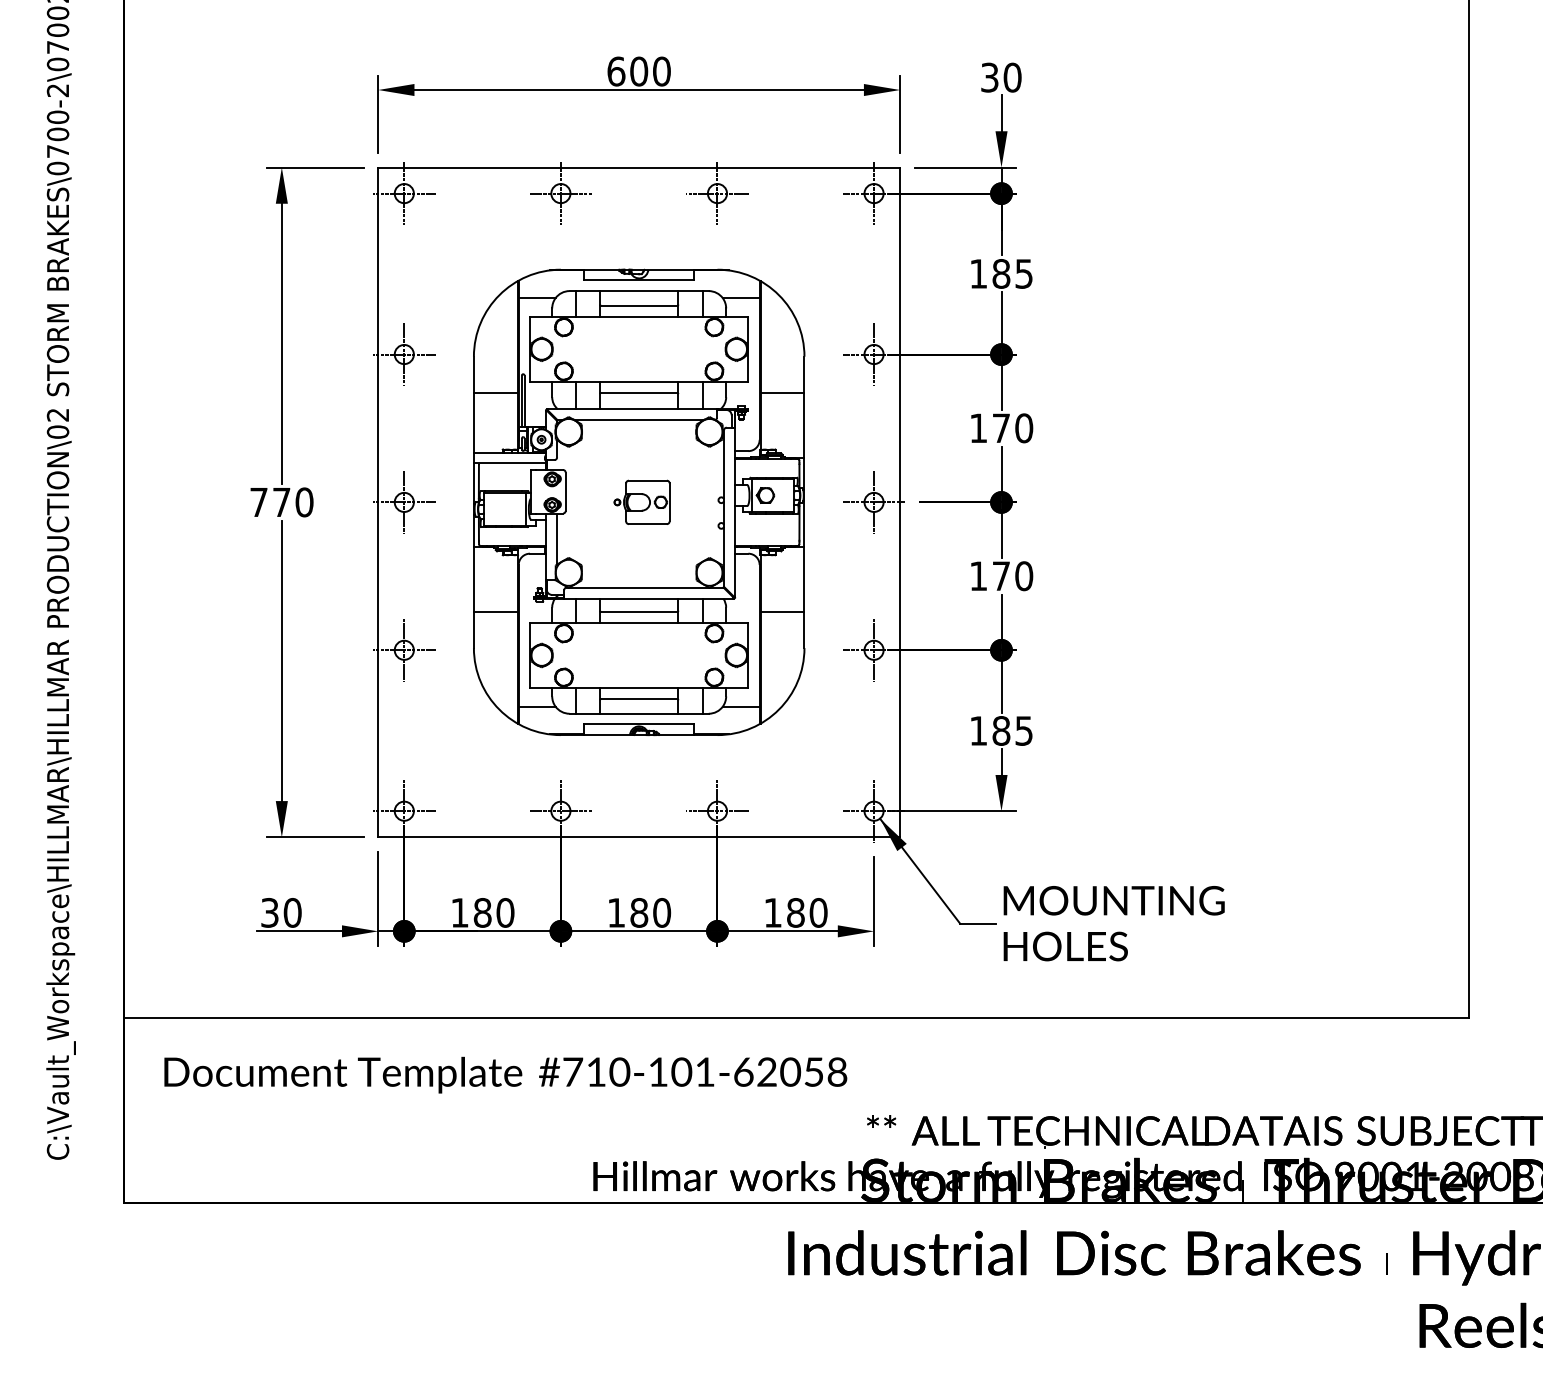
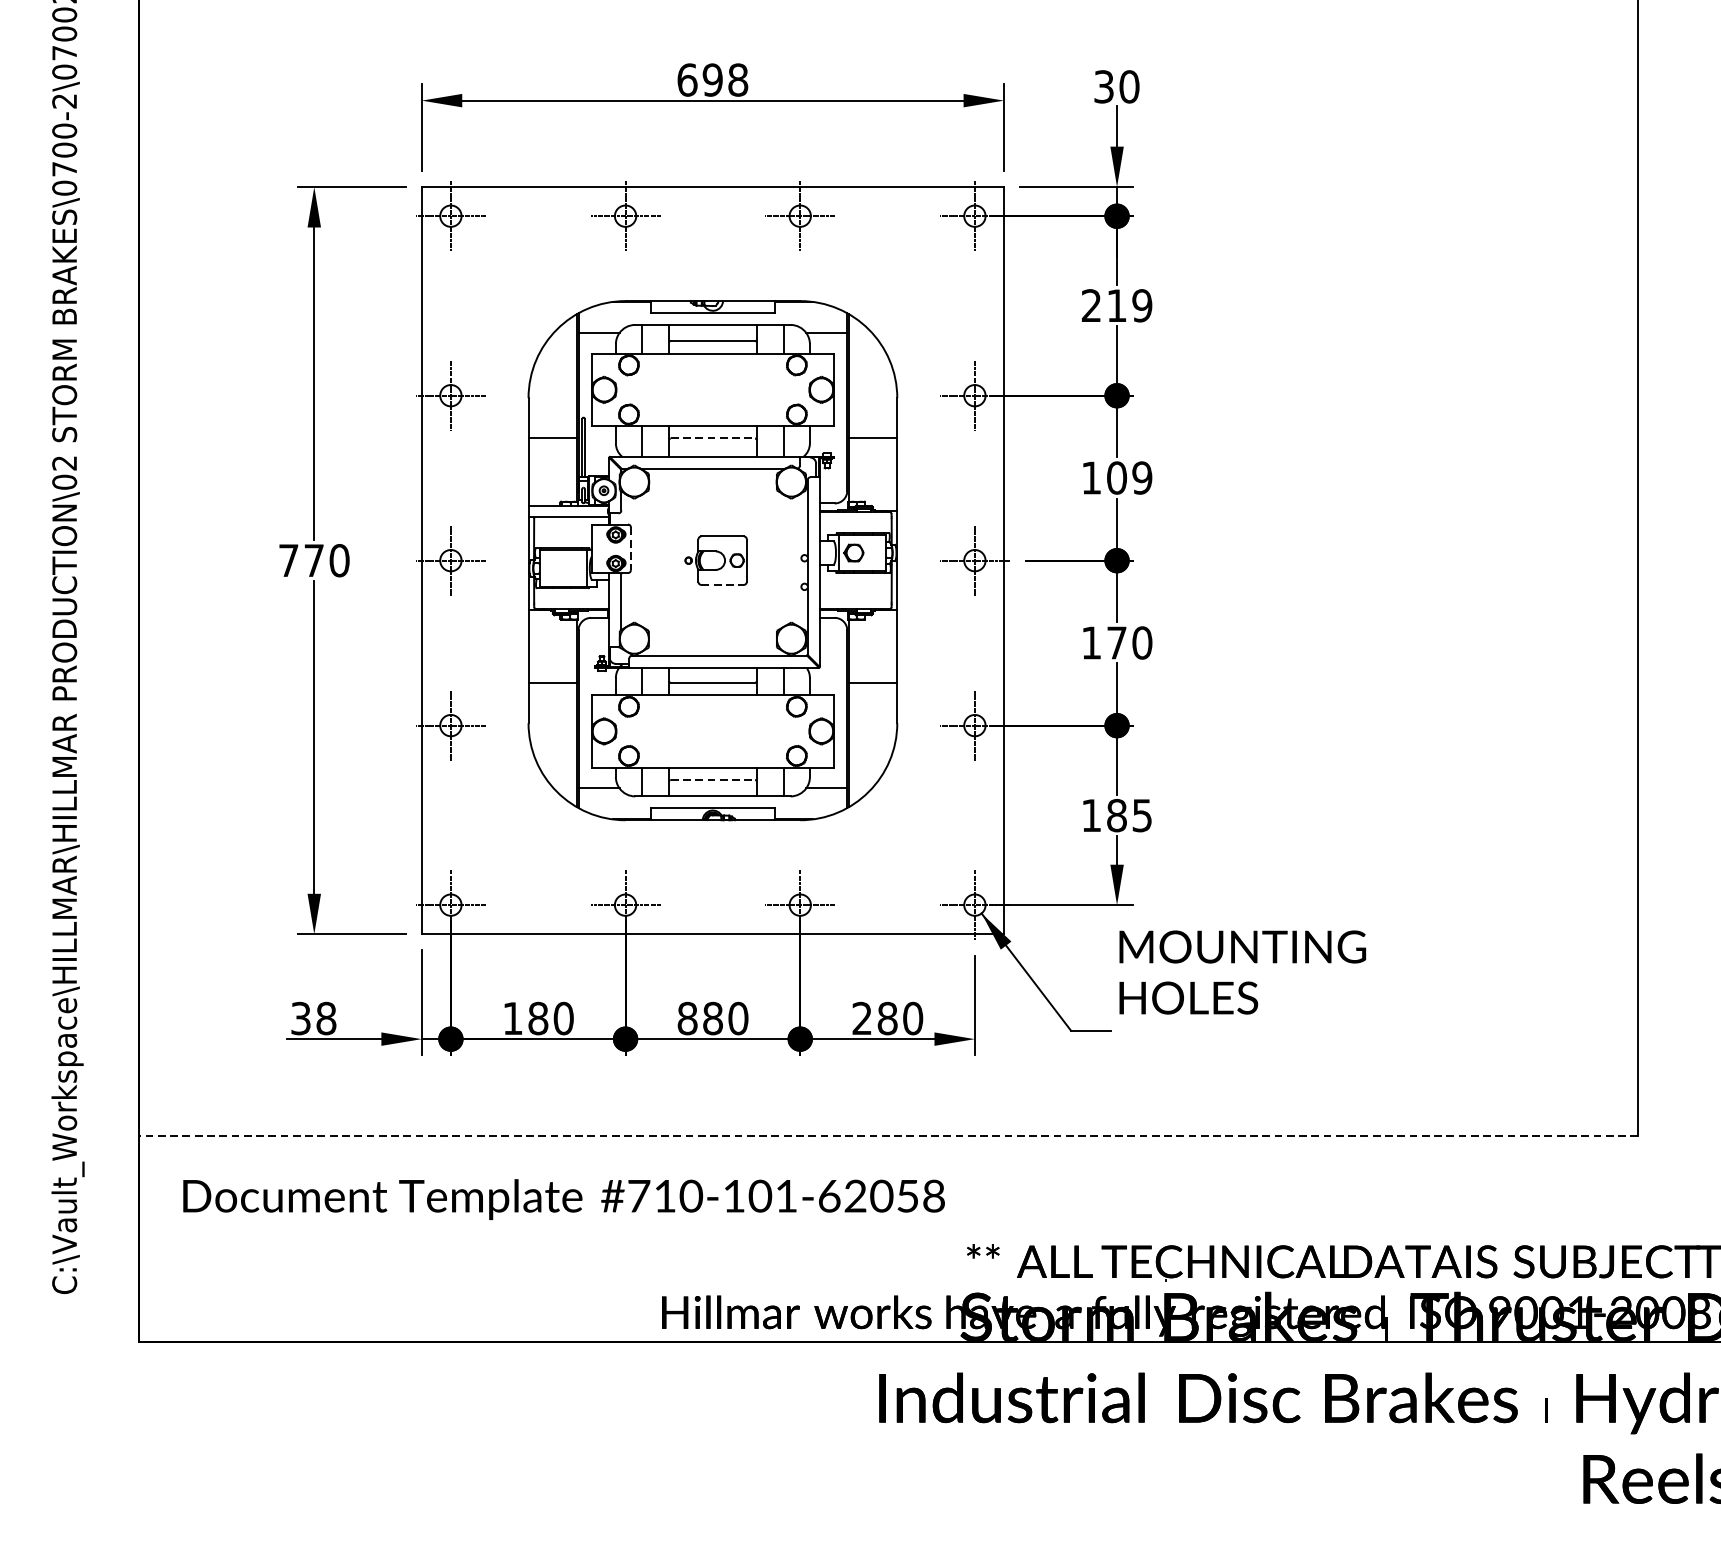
text: (650, 71) -> (725, 79), 600 -> 698
text: (1001, 273) -> (1117, 305), 185 -> 219
line: (639, 392) -> (713, 438), solid -> dashed
text: (1012, 428) -> (1129, 478), 170 -> 109
line: (565, 492) -> (630, 549), solid -> dashed
line: (647, 524) -> (722, 585), solid -> dashed
line: (639, 698) -> (713, 779), solid -> dashed
text: (292, 912) -> (326, 1018), 30 -> 38
text: (616, 912) -> (687, 1018), 180 -> 880
text: (772, 912) -> (861, 1018), 180 -> 280
text: (1113, 923) -> (1242, 972), moved
line: (796, 1017) -> (888, 1135), solid -> dashed

